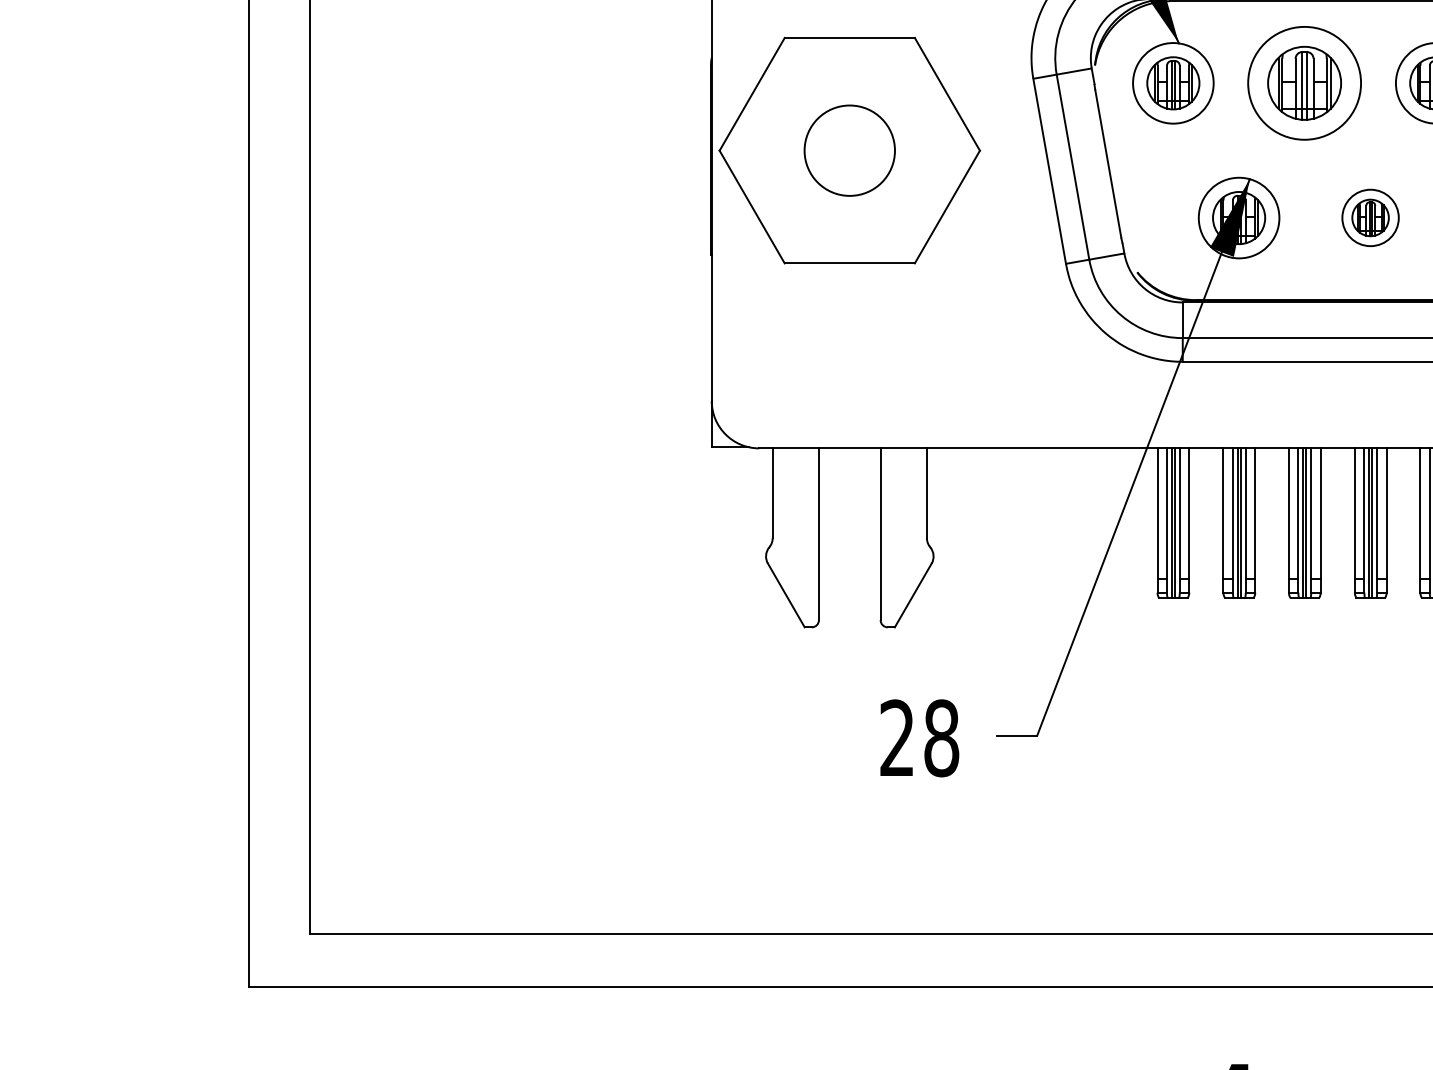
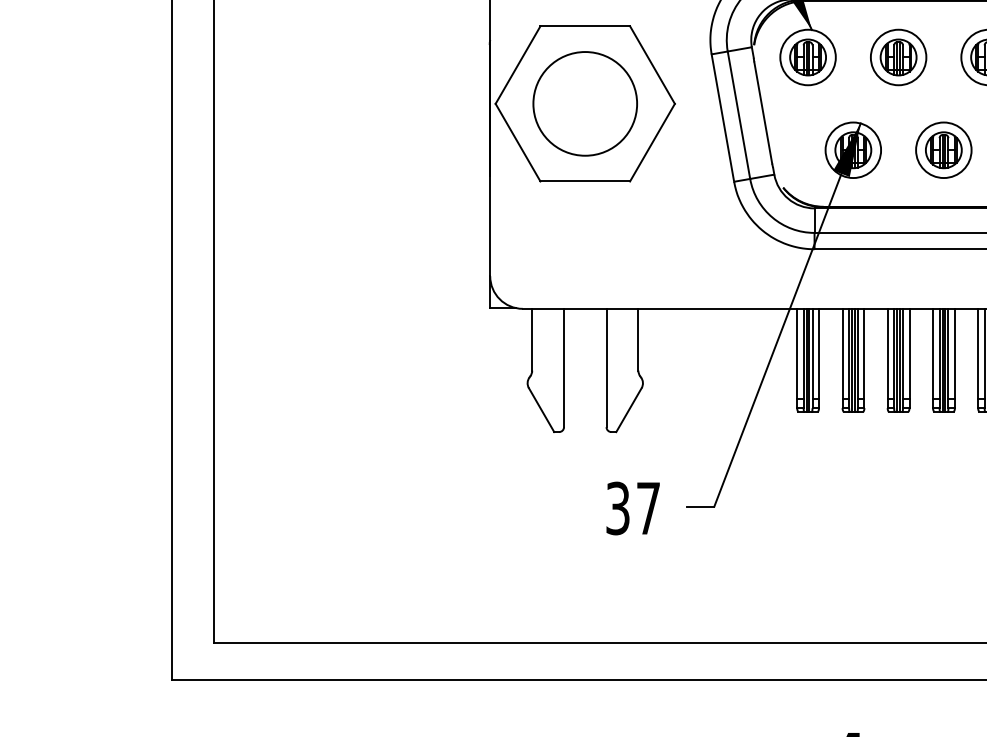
part: (1304, 83) -> (898, 57), size x0.71
circle: (850, 150) -> (585, 103), size x1.67
part: (1370, 216) -> (943, 149), size x1.43
text: (919, 738) -> (633, 508), 28 -> 37

